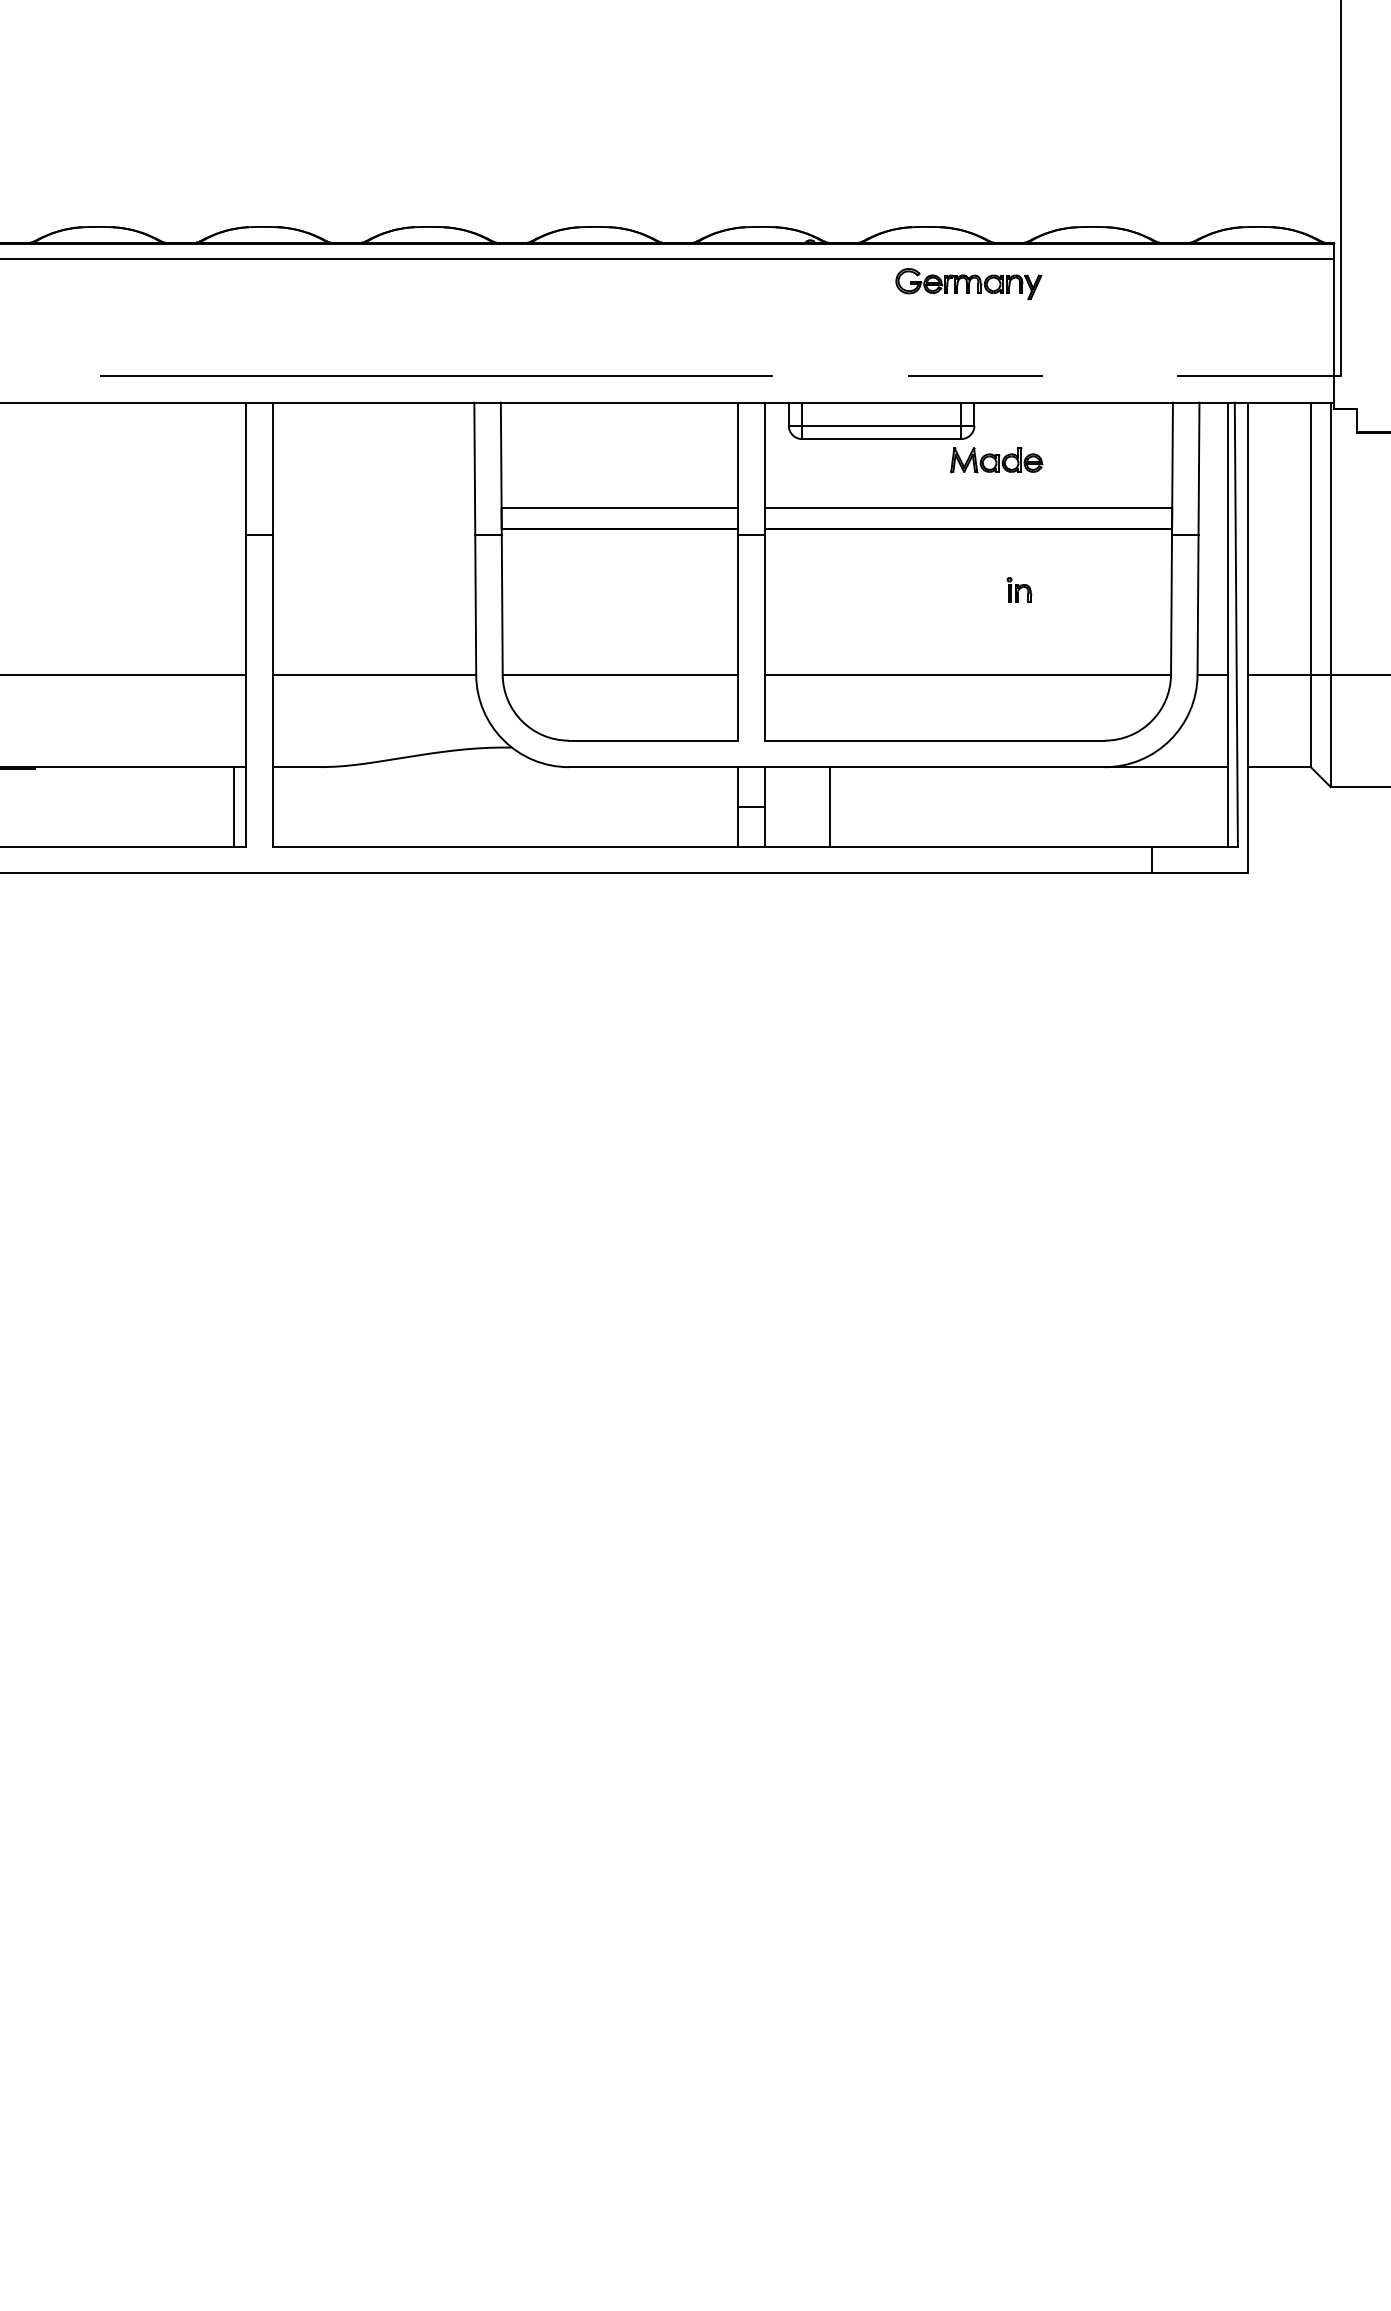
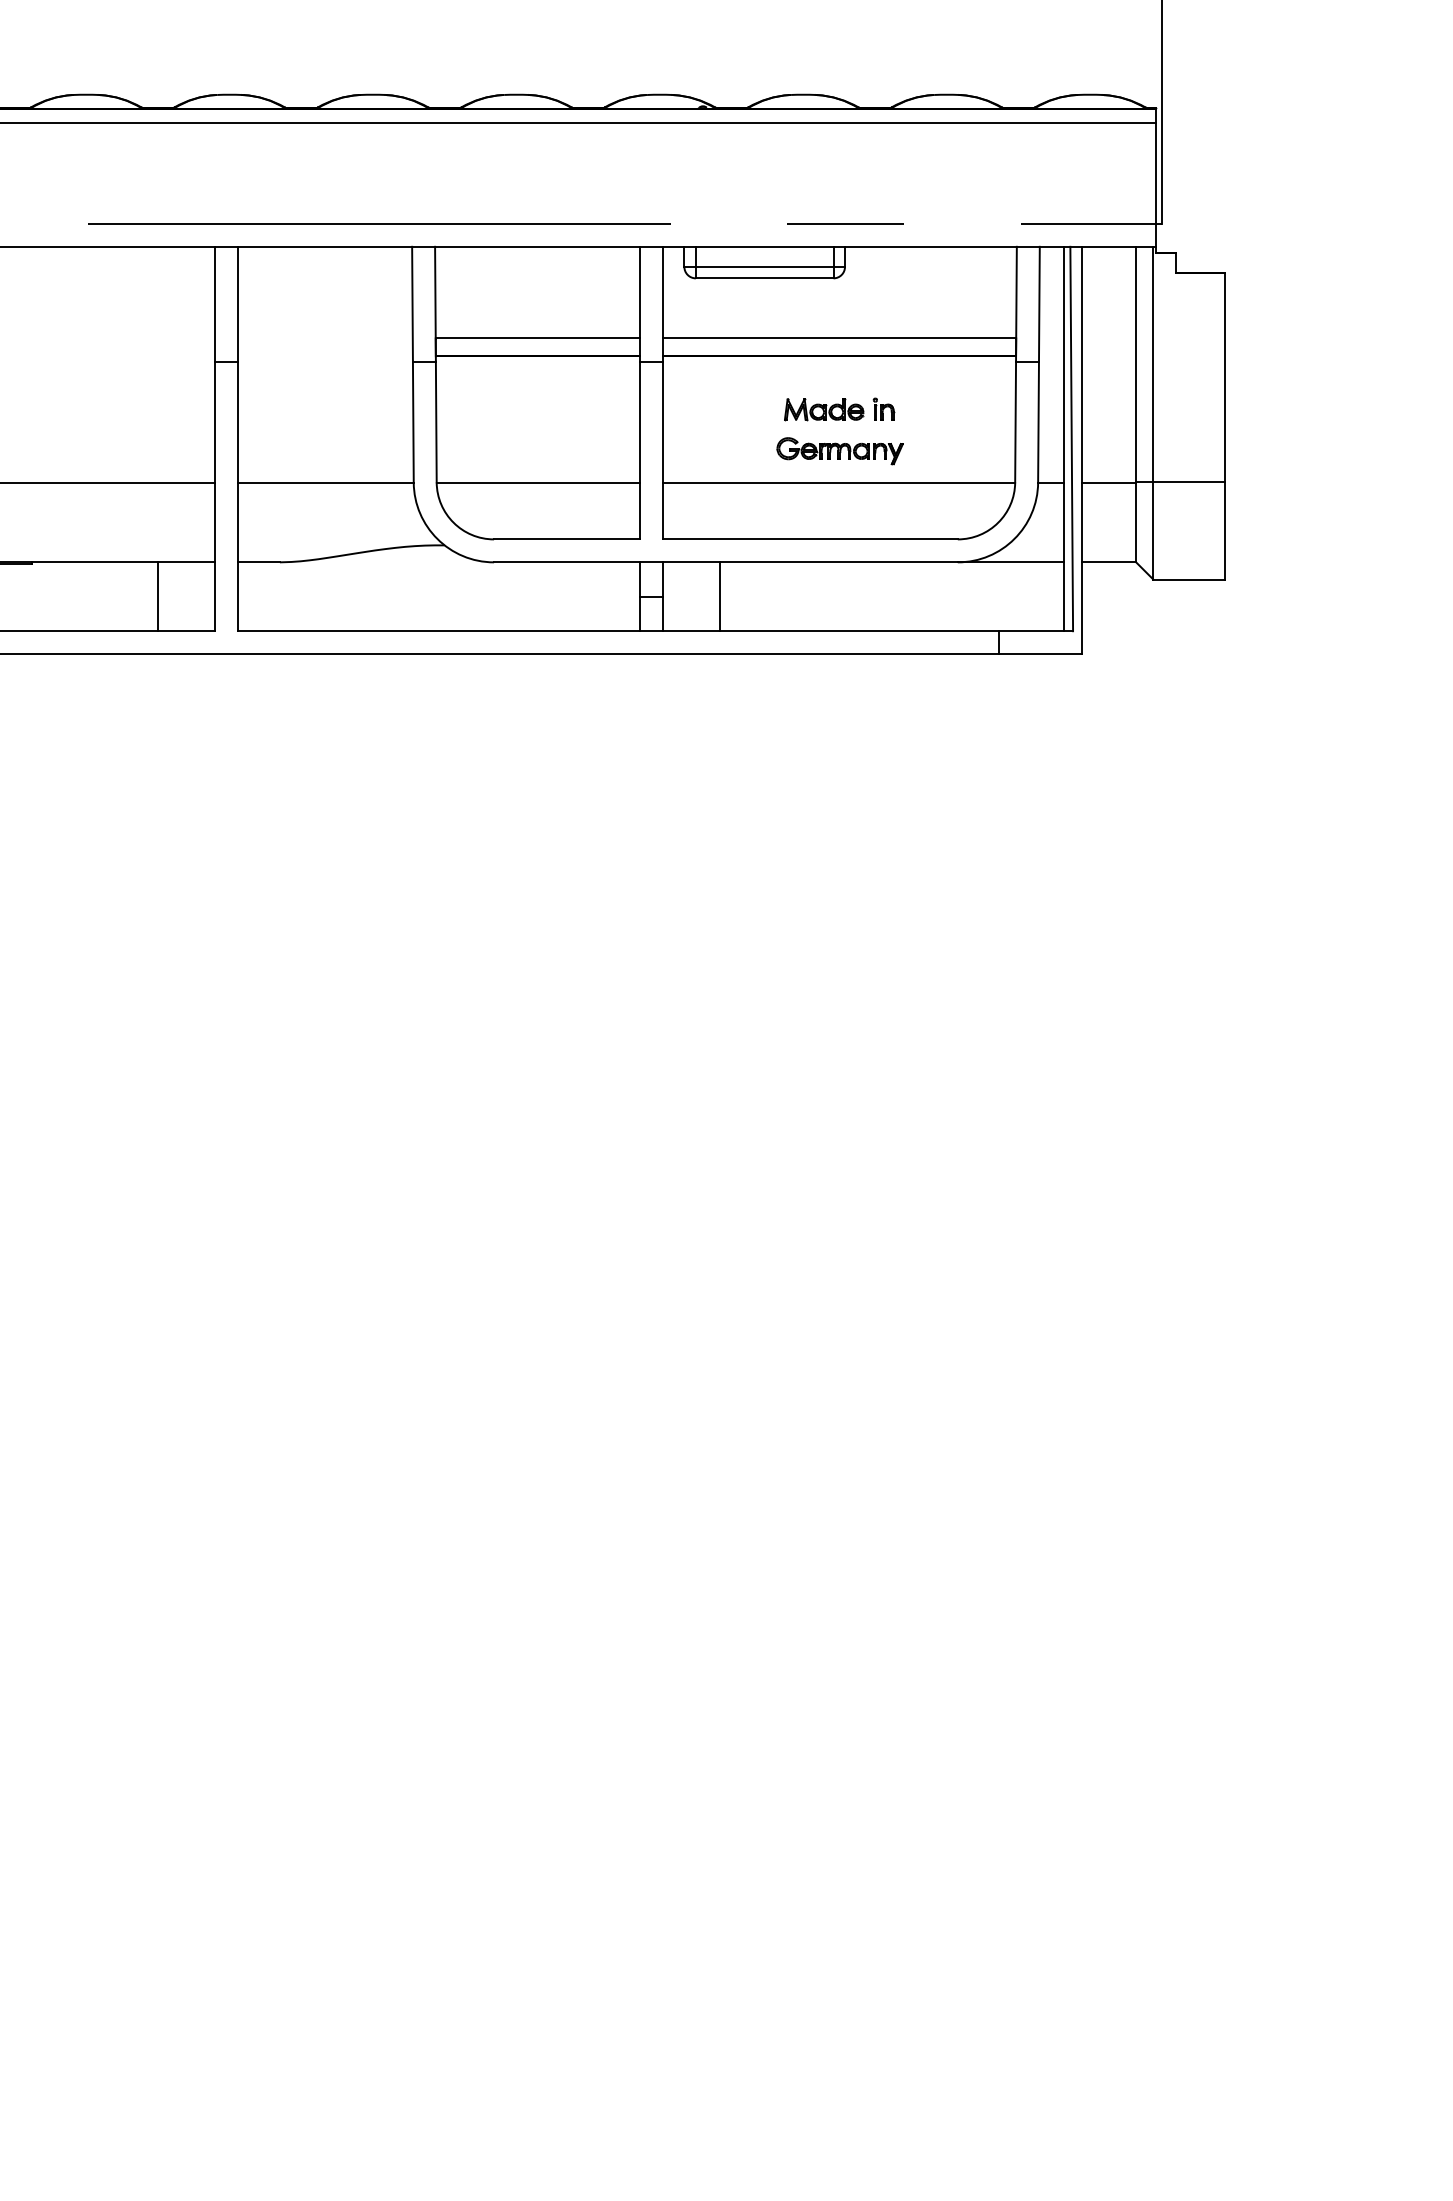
part: (968, 284) -> (839, 451), moved
part: (996, 460) -> (824, 409), moved
line: (234, 806) -> (158, 596), moved

